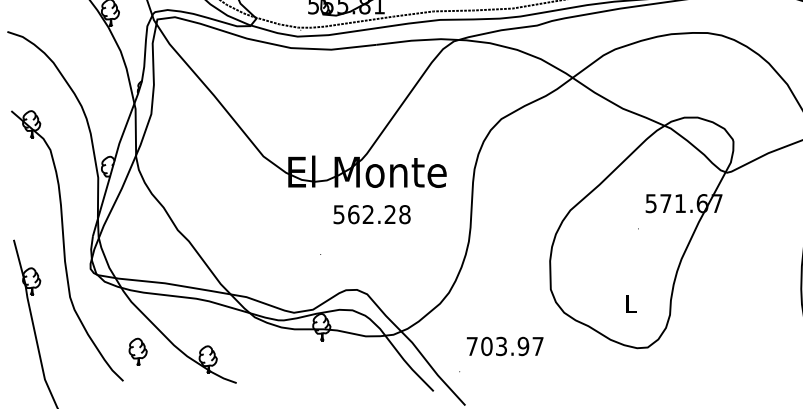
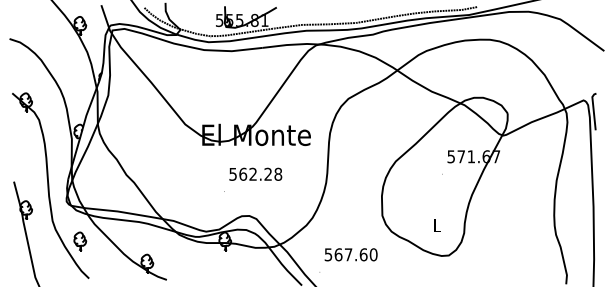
text: (371, 213) -> (255, 173), moved
text: (504, 346) -> (350, 254), 703.97 -> 567.60
part: (138, 351) -> (80, 241), moved

